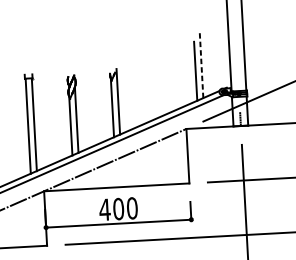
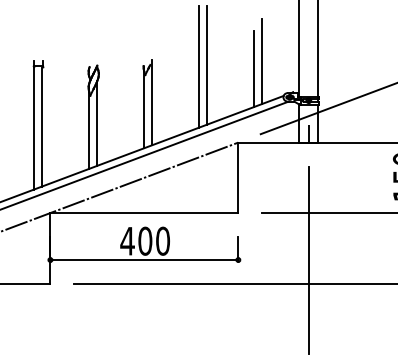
line: (201, 65) -> (262, 61), dashed -> solid
line: (159, 69) -> (207, 64), added
line: (153, 71) -> (199, 66), added

